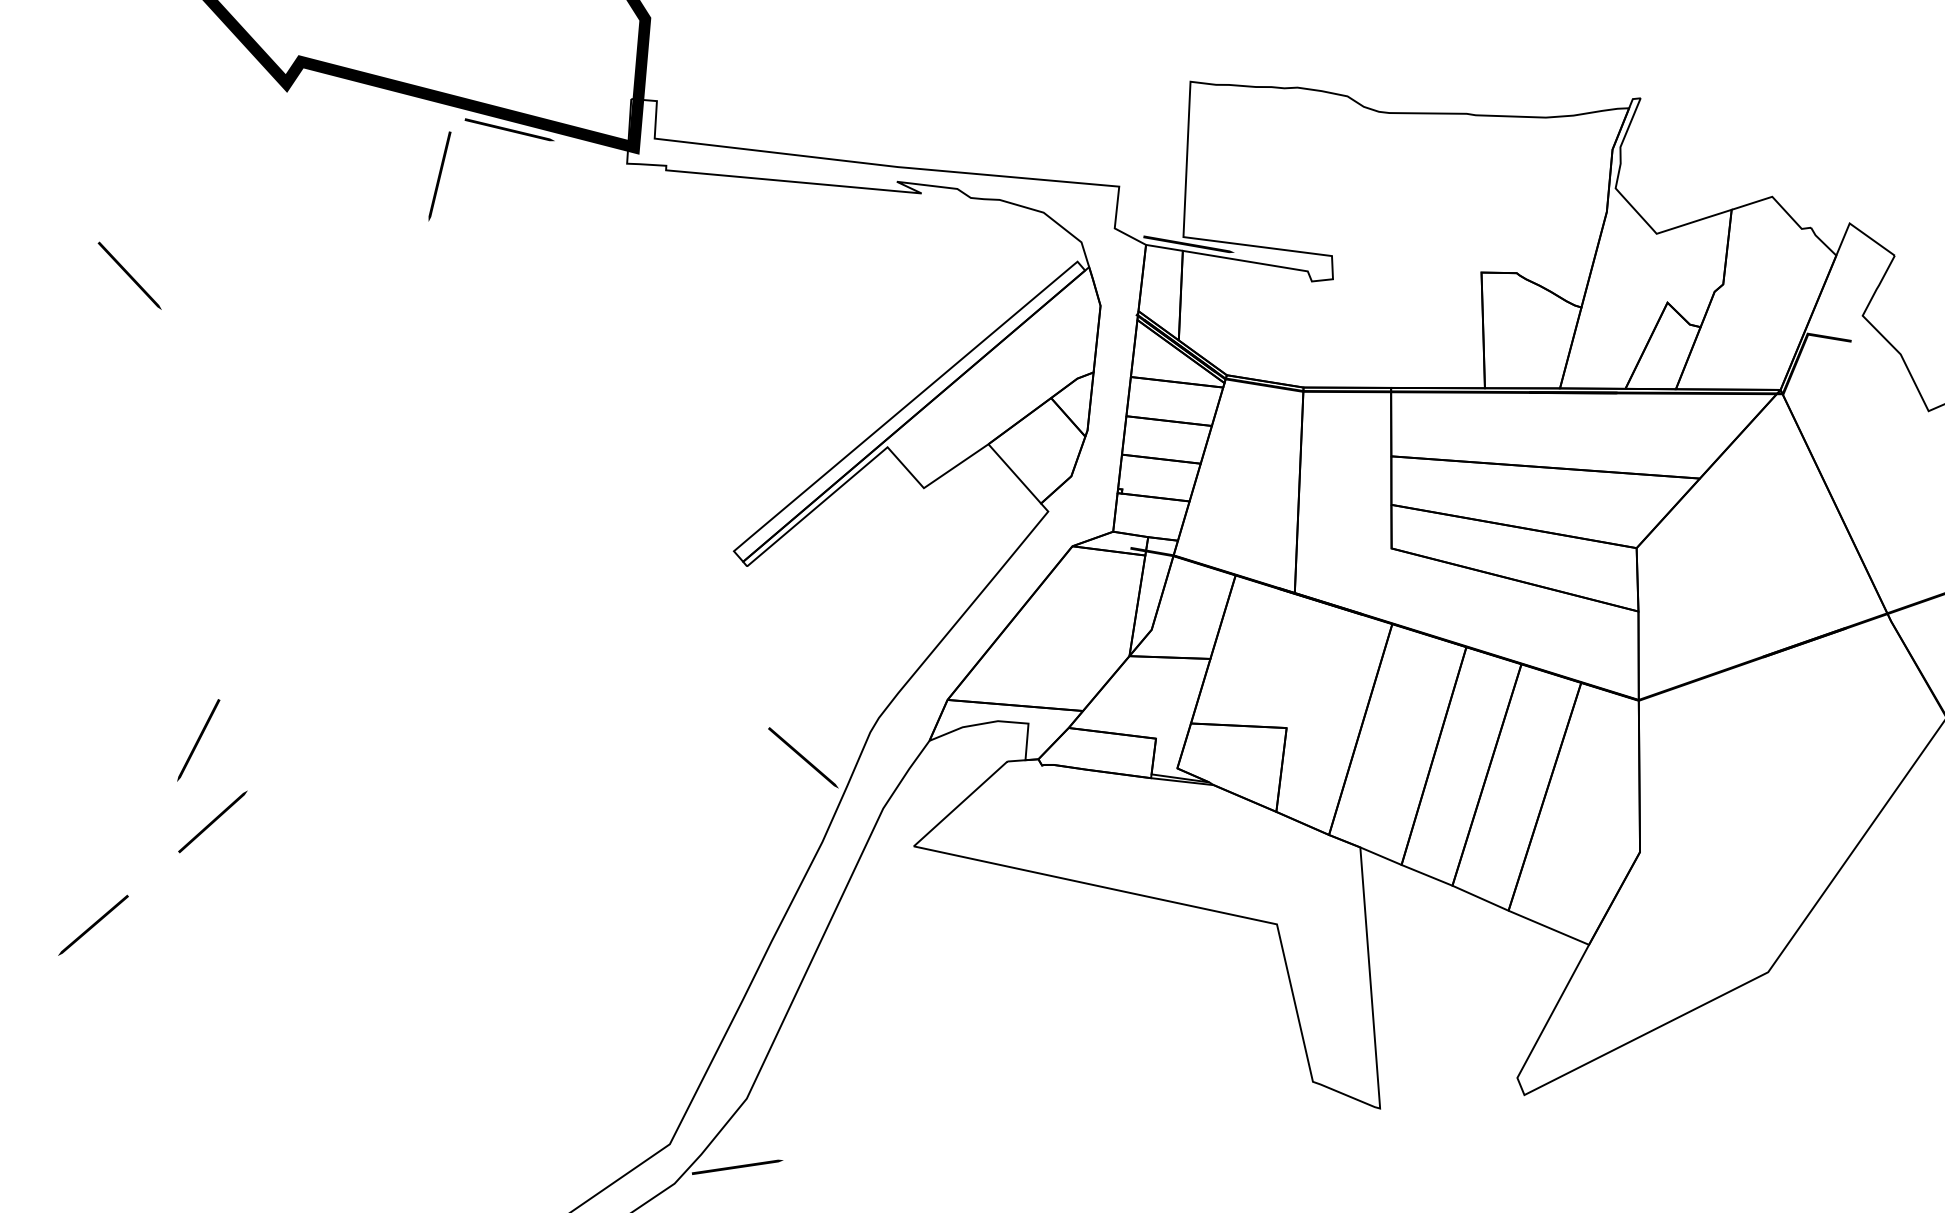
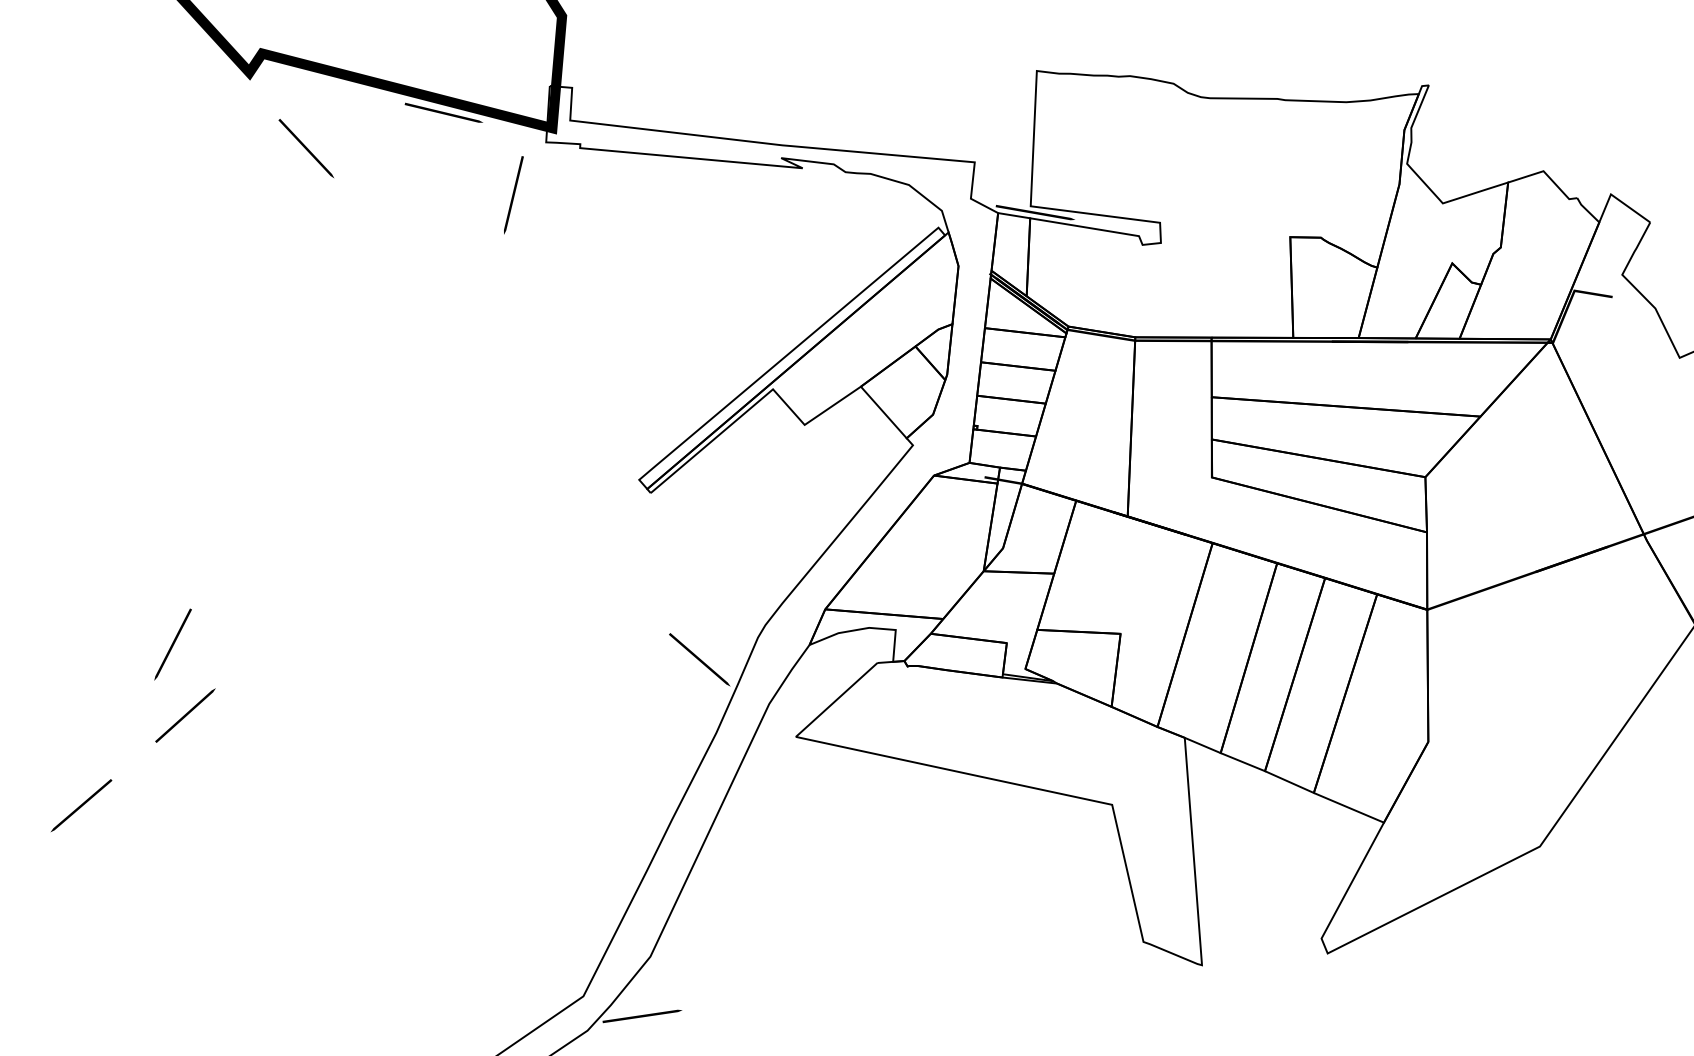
line: (439, 176) -> (513, 195), moved
line: (129, 275) -> (306, 148), moved

